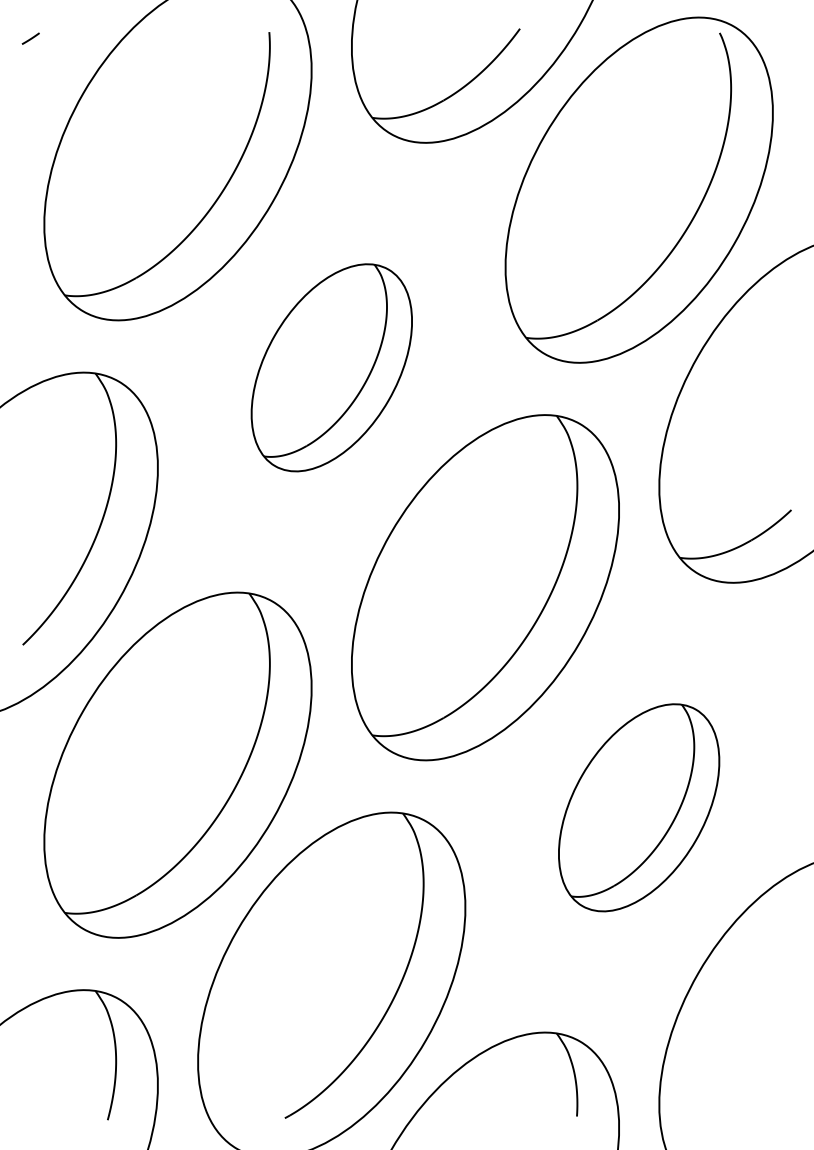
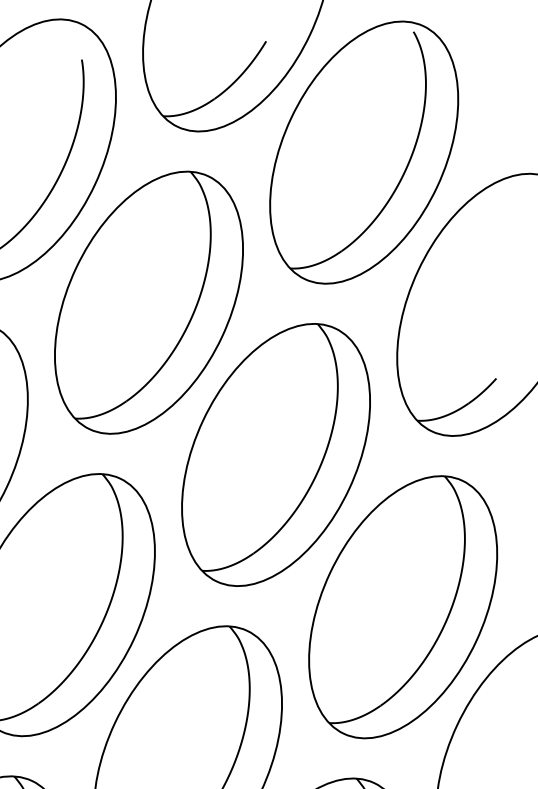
part: (331, 367) -> (148, 302), size x1.67
part: (638, 807) -> (402, 607), size x1.67

